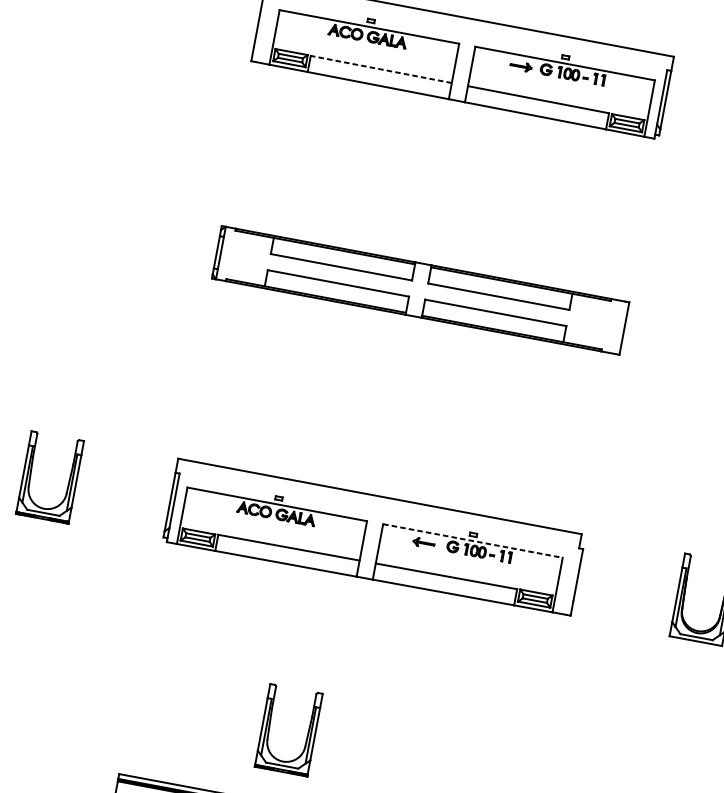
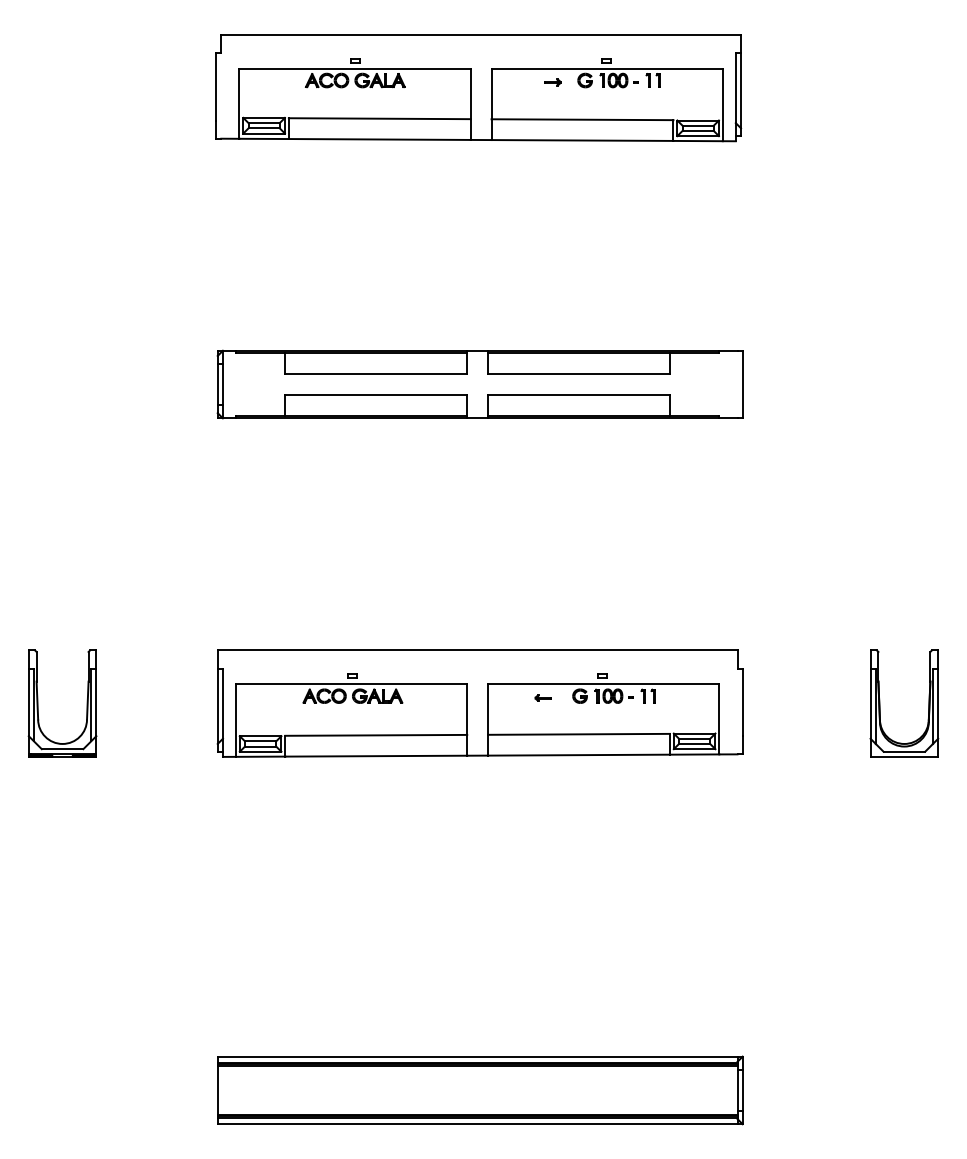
part: (520, 66) -> (552, 82), size x0.62
line: (381, 69) -> (379, 118), dashed -> solid
line: (472, 541) -> (603, 684), dashed -> solid
part: (423, 542) -> (542, 697), size x0.62
part: (270, 726) -> (394, 962), removed

